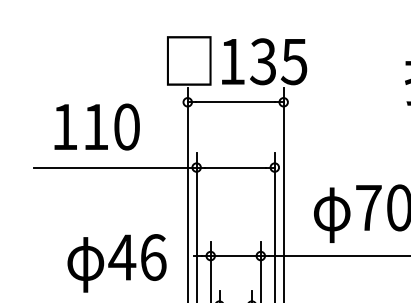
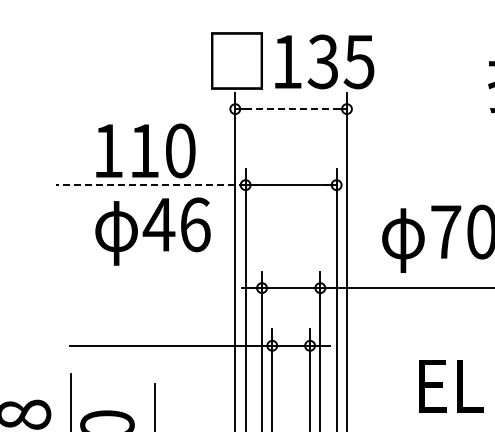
line: (236, 102) -> (291, 109), solid -> dashed
text: (96, 126) -> (145, 150), moved
line: (114, 167) -> (150, 185), solid -> dashed
text: (116, 263) -> (152, 231), moved

